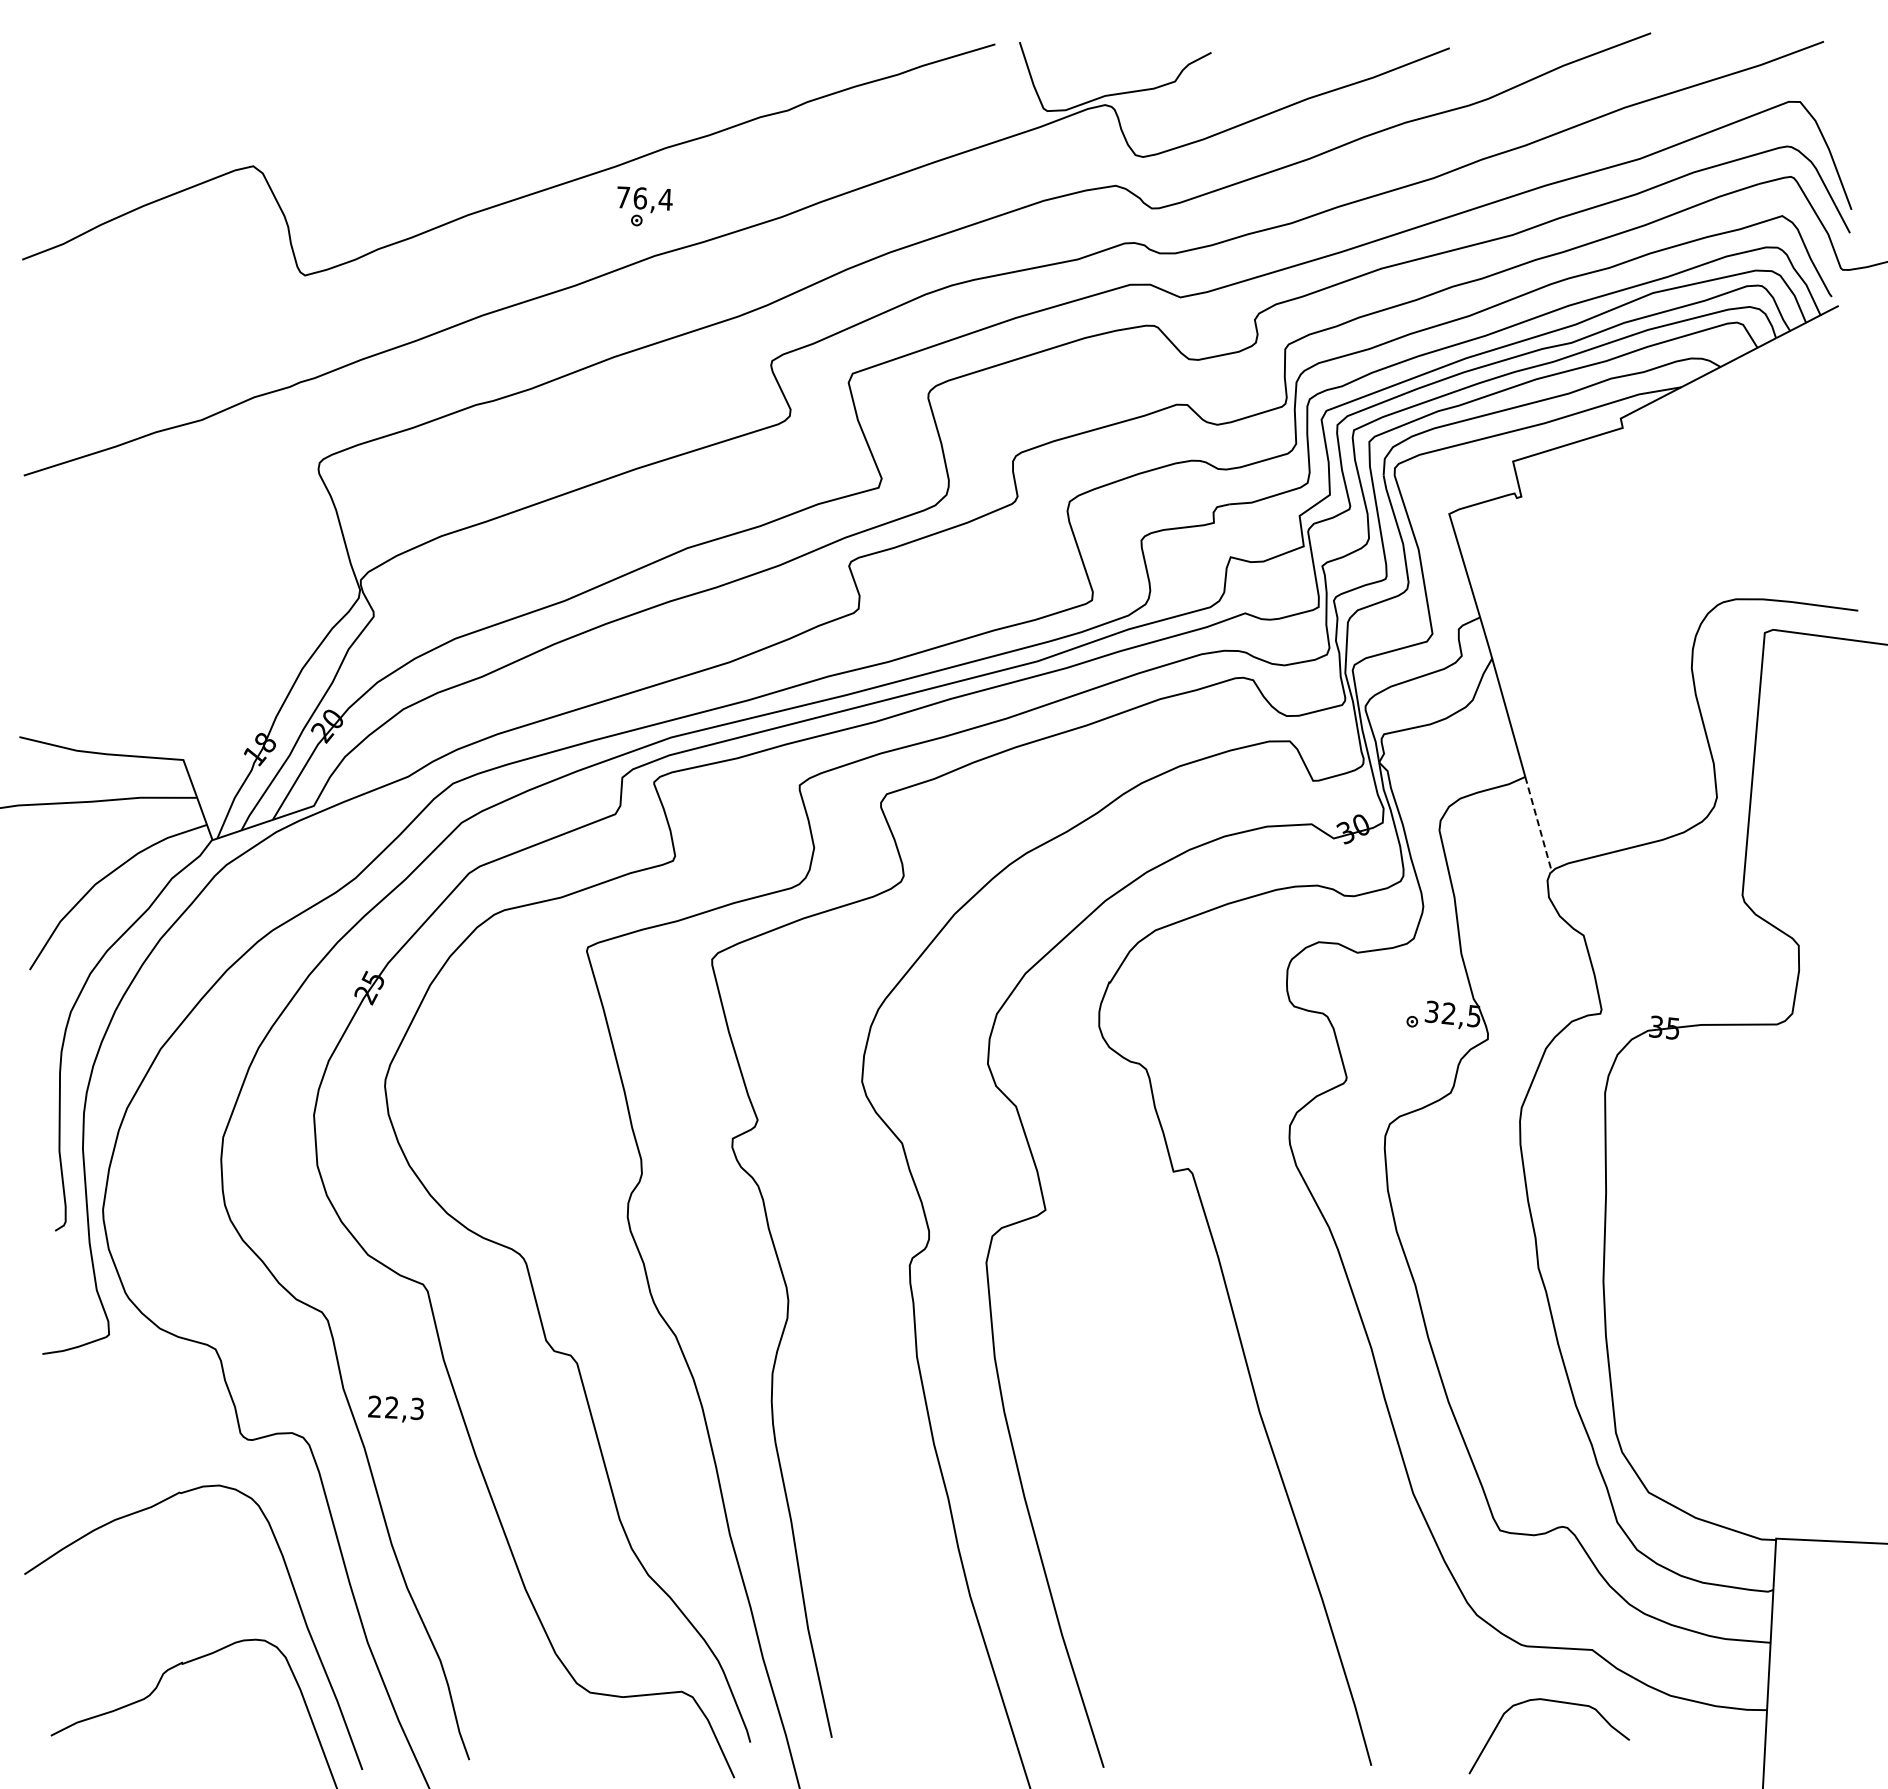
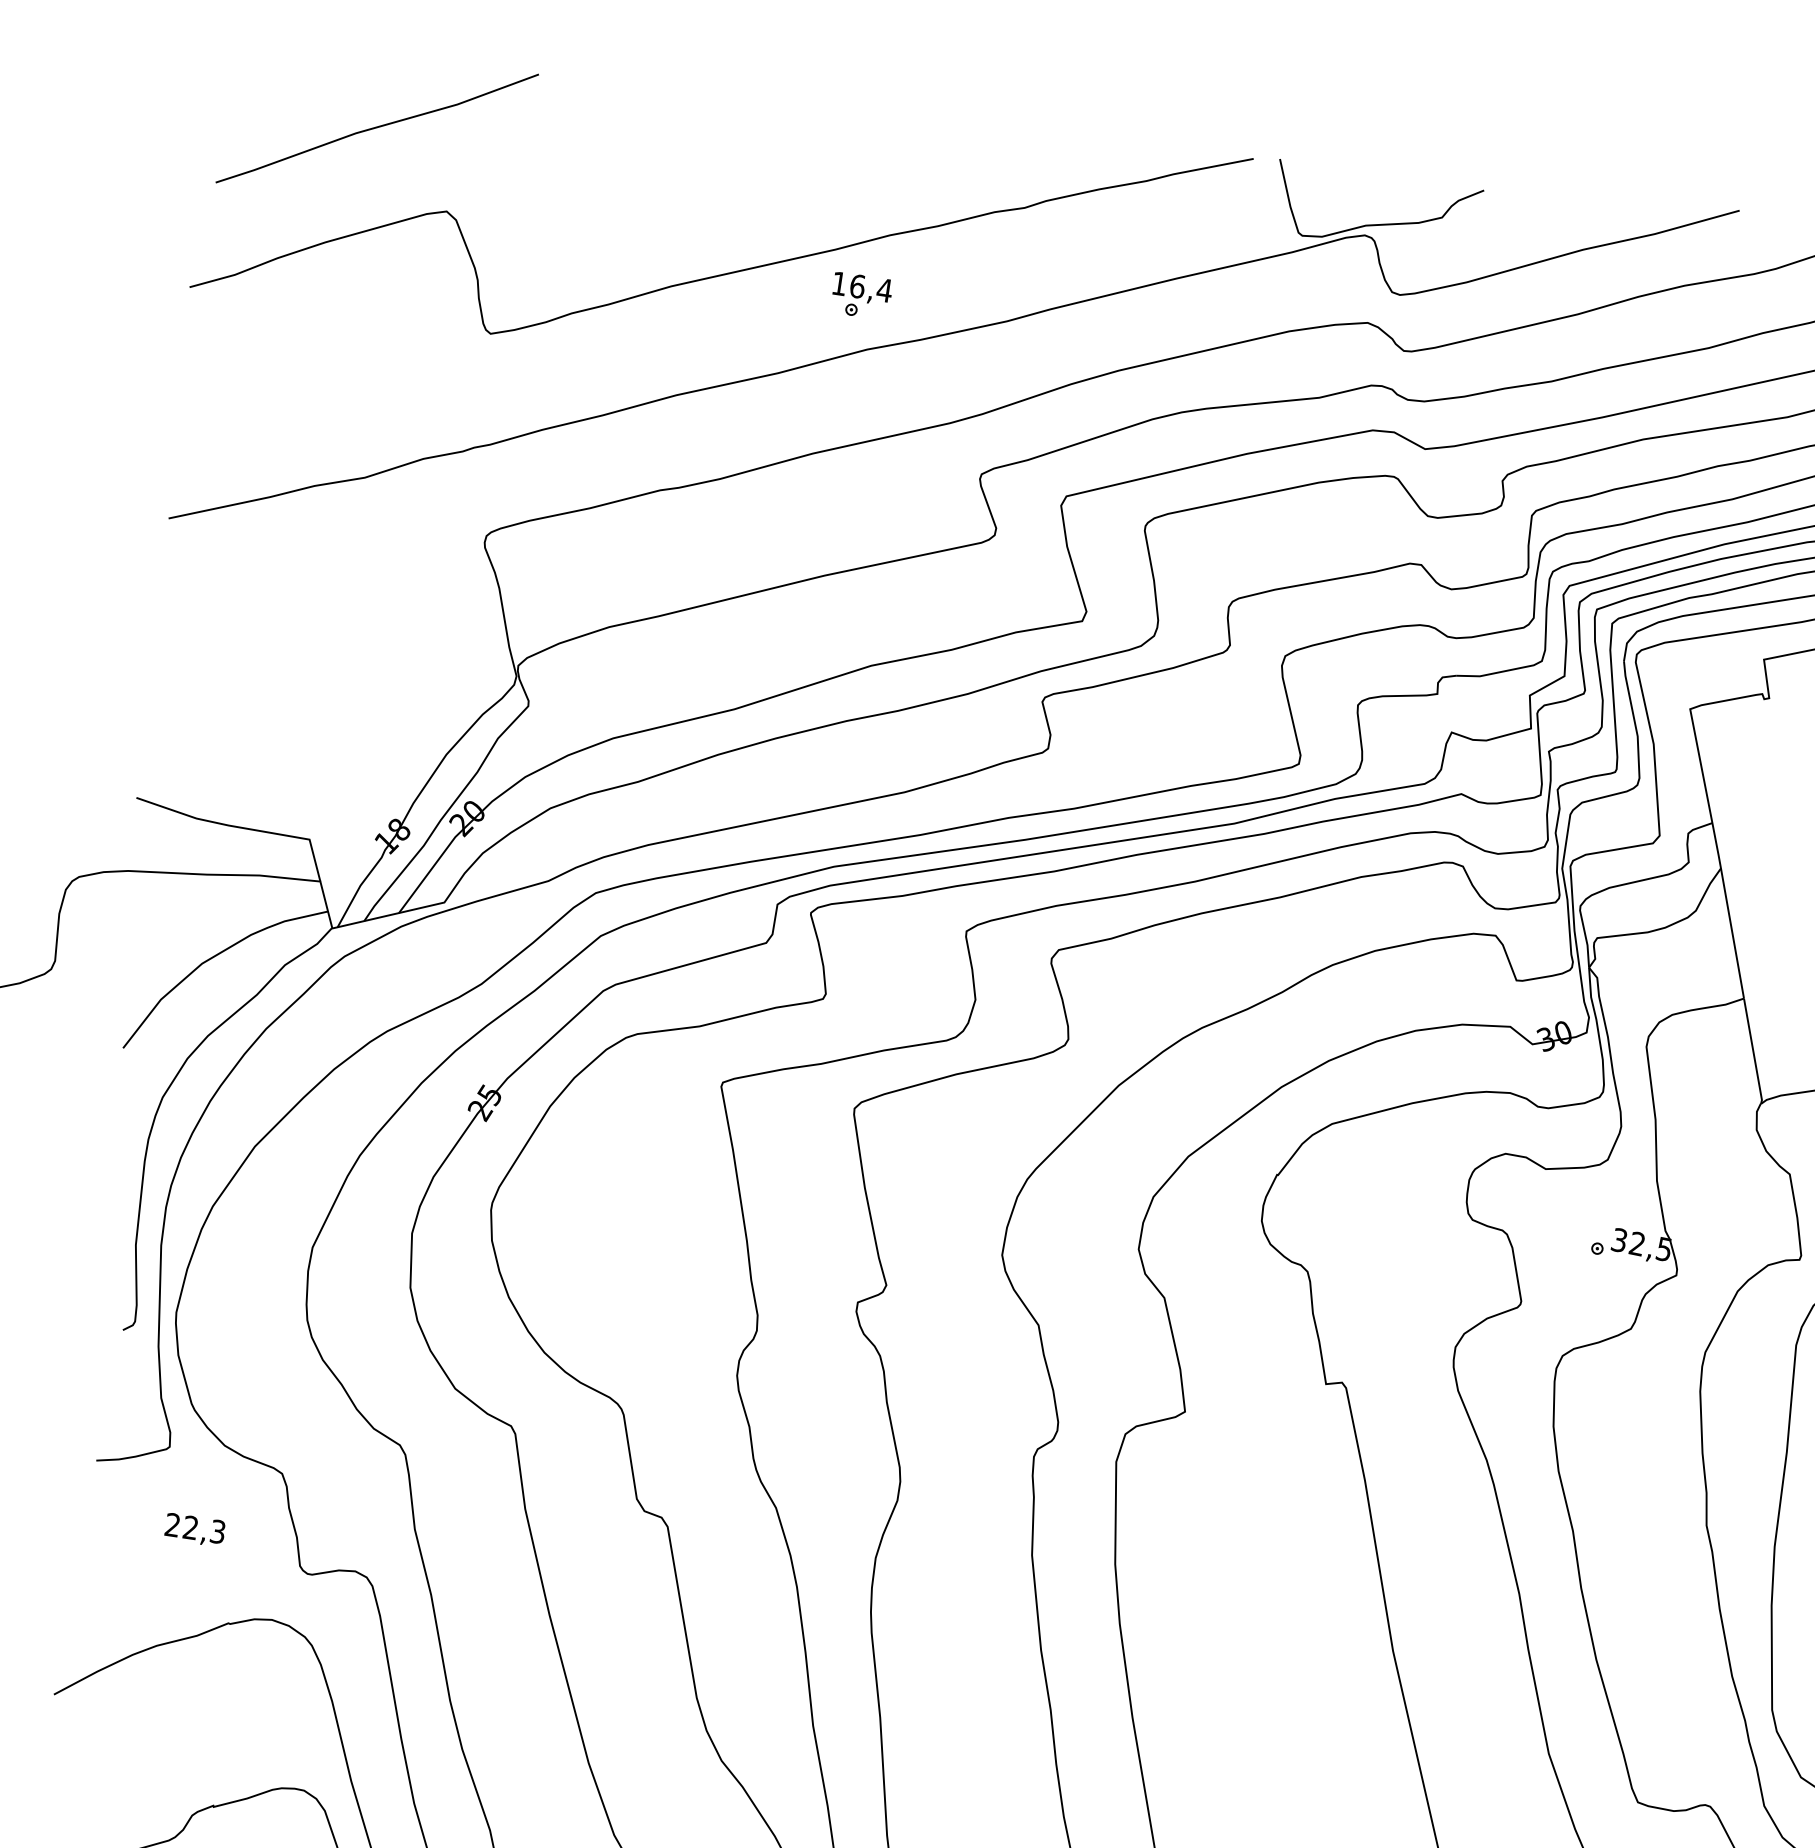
line: (181, 95) -> (377, 128), added
text: (623, 197) -> (839, 283), 76,4 -> 16,4
line: (1539, 826) -> (1753, 1053), dashed -> solid
text: (395, 1408) -> (194, 1529), moved

